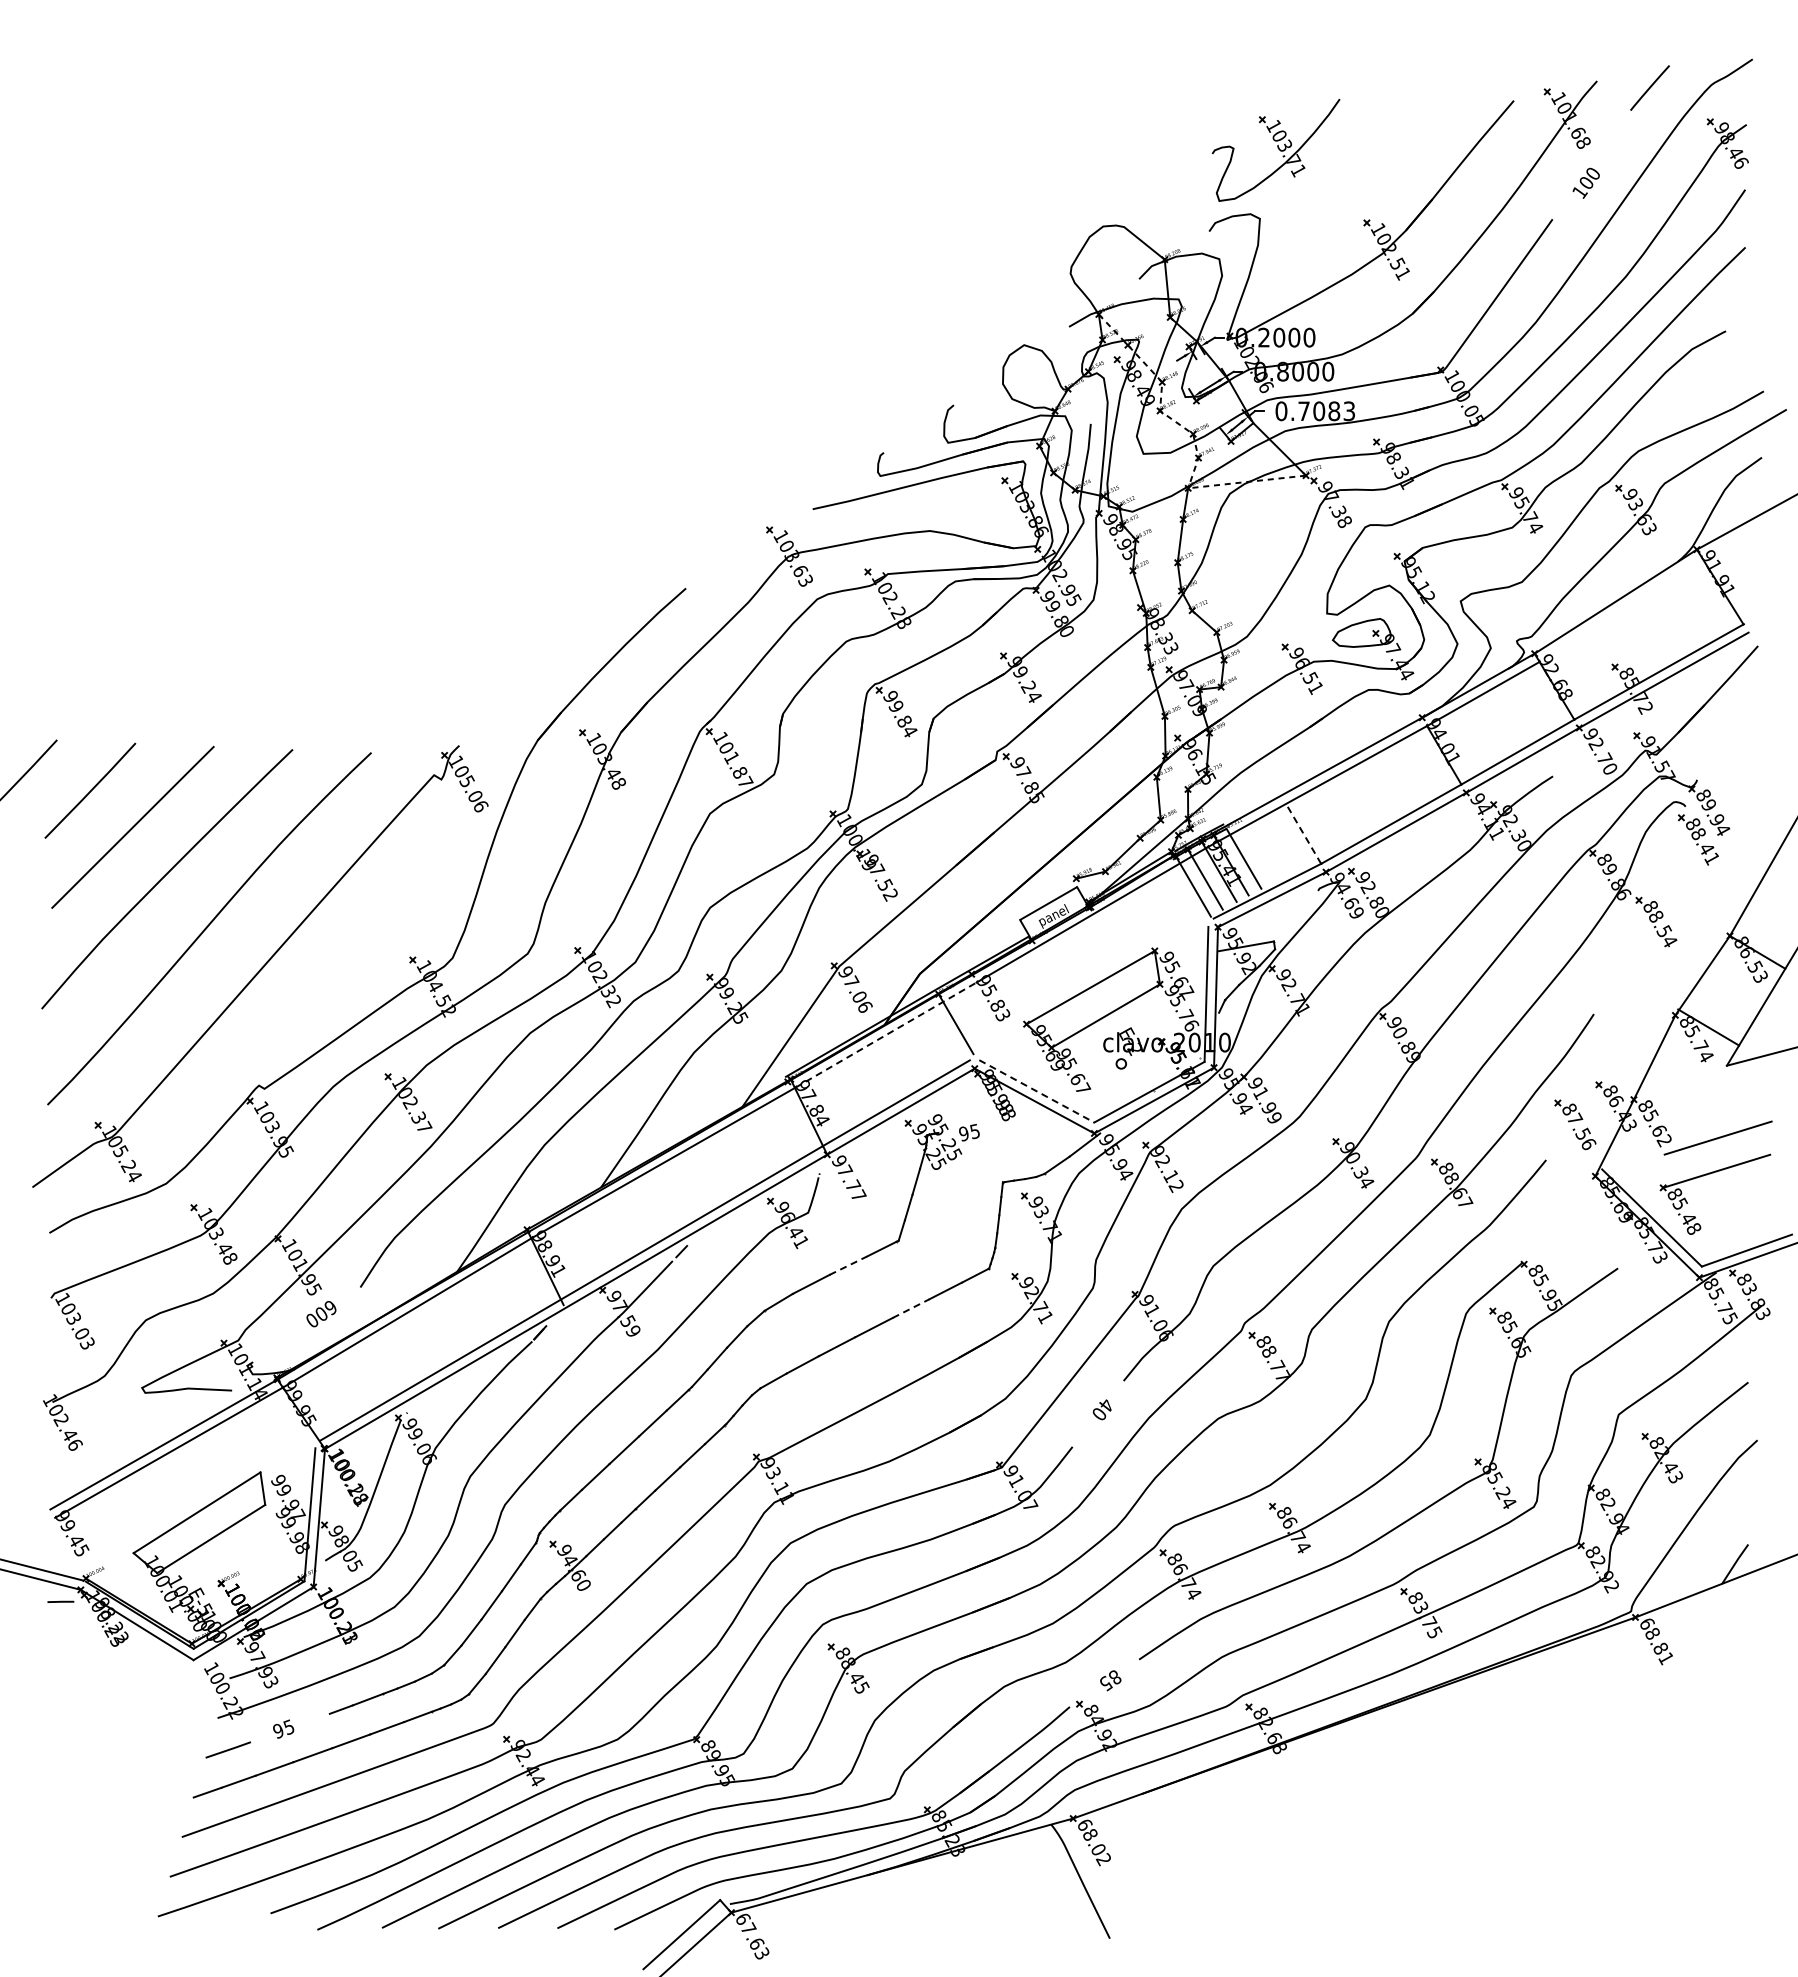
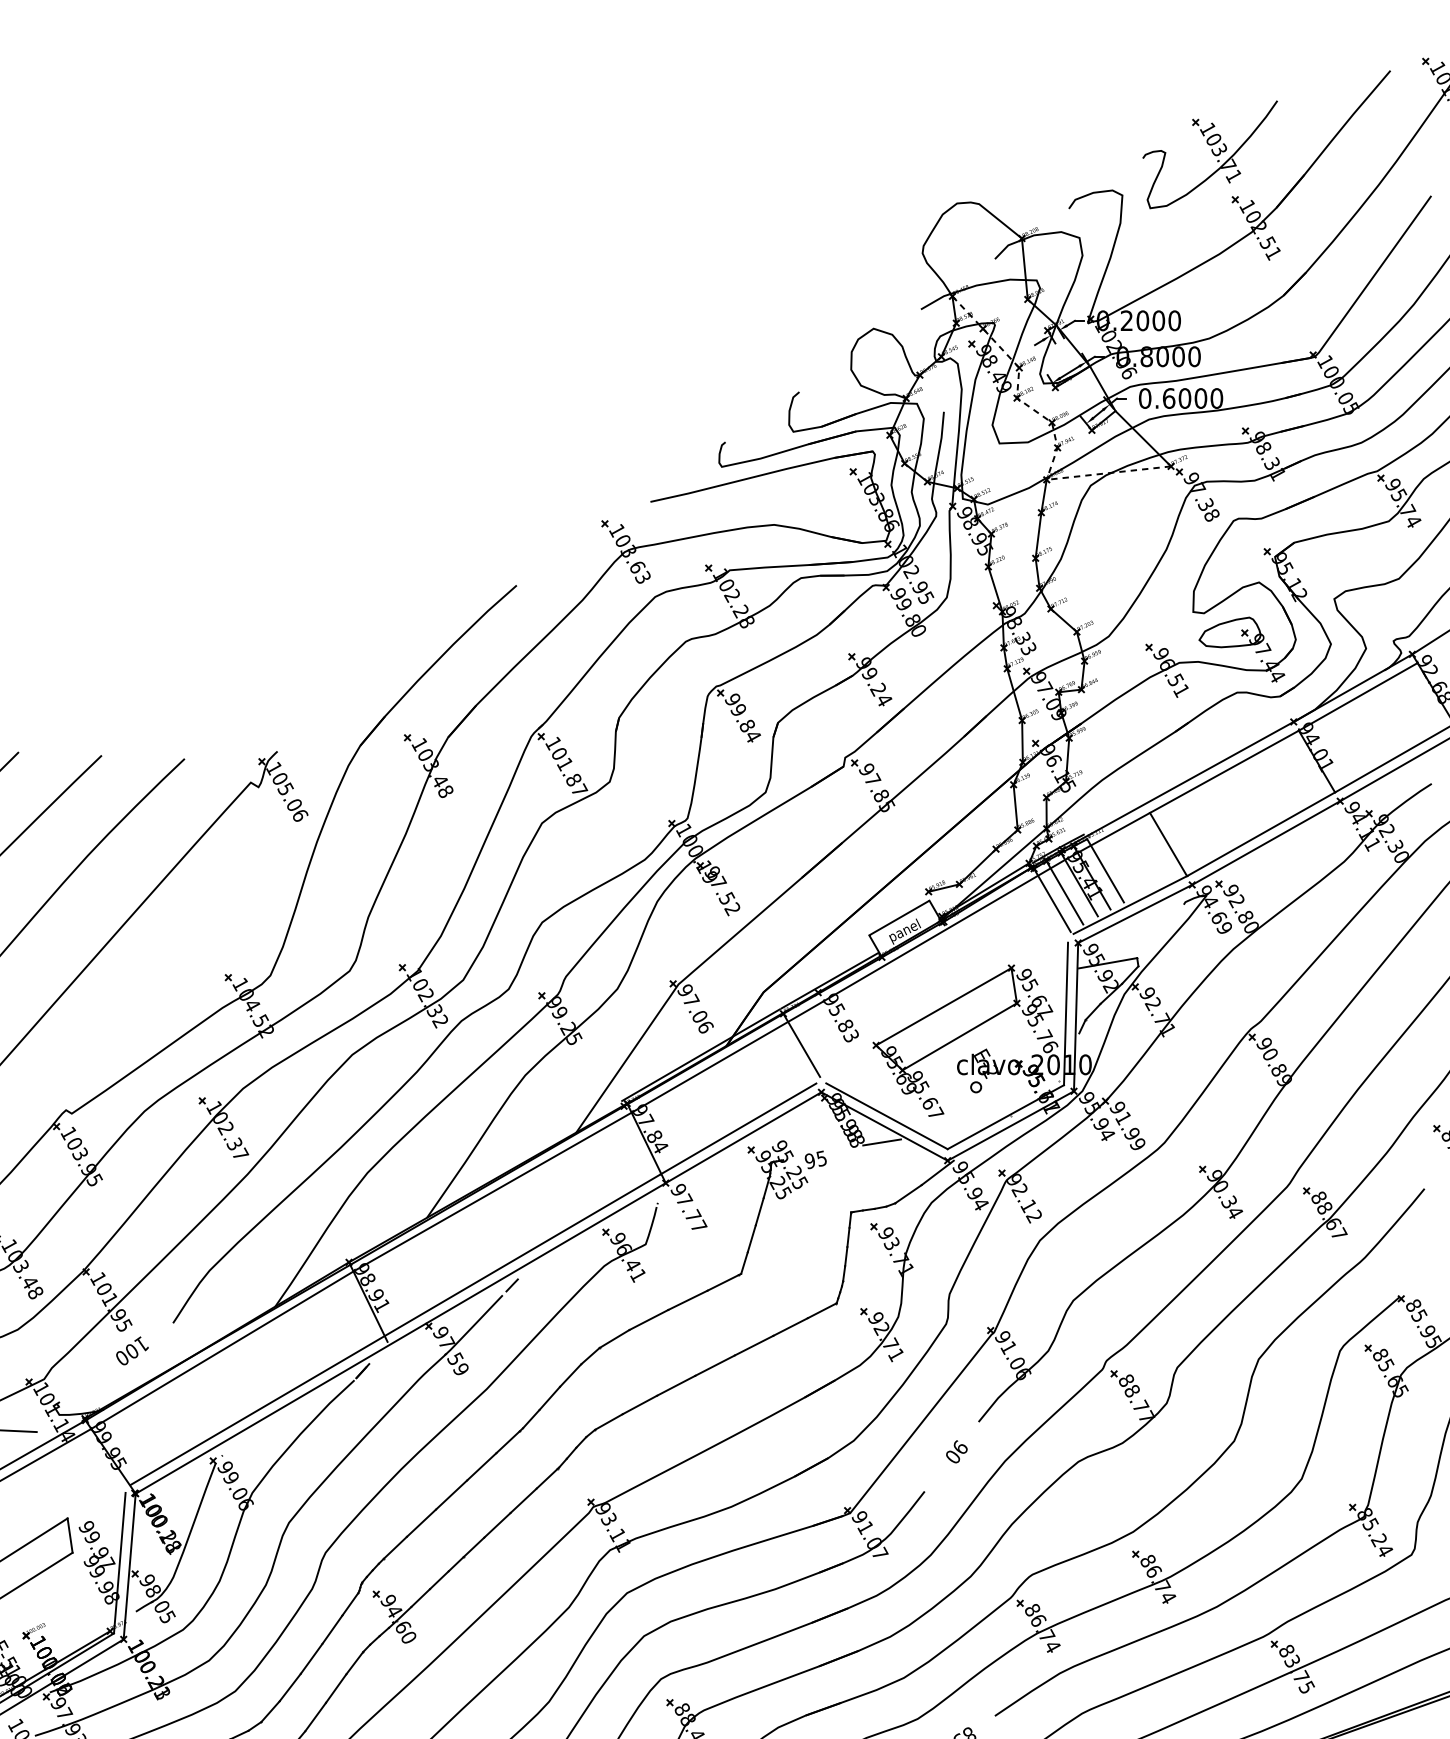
part: (1275, 149) -> (1209, 153), moved
text: (1326, 411) -> (1192, 398), 0.7083 -> 0.6000
line: (1303, 833) -> (1168, 844), dashed -> solid
line: (886, 1035) -> (728, 1057), dashed -> solid
line: (1037, 1091) -> (887, 1116), dashed -> solid
line: (1032, 1116) -> (882, 1142), added
line: (848, 1265) -> (688, 1300), dashed -> solid
text: (330, 1307) -> (141, 1344), 600 -> 100
line: (911, 1308) -> (754, 1345), dashed -> solid
text: (1106, 1404) -> (960, 1446), 40 -> 90

